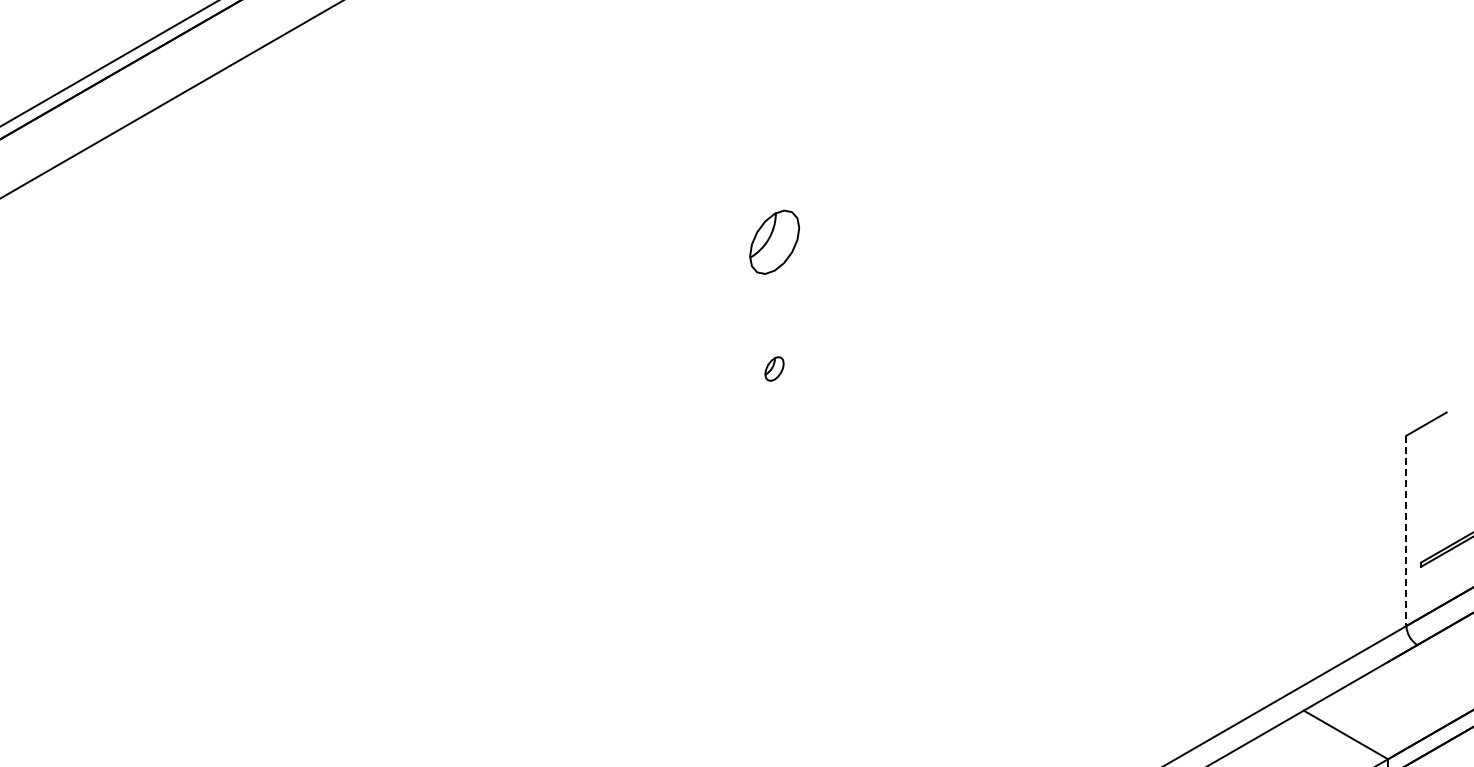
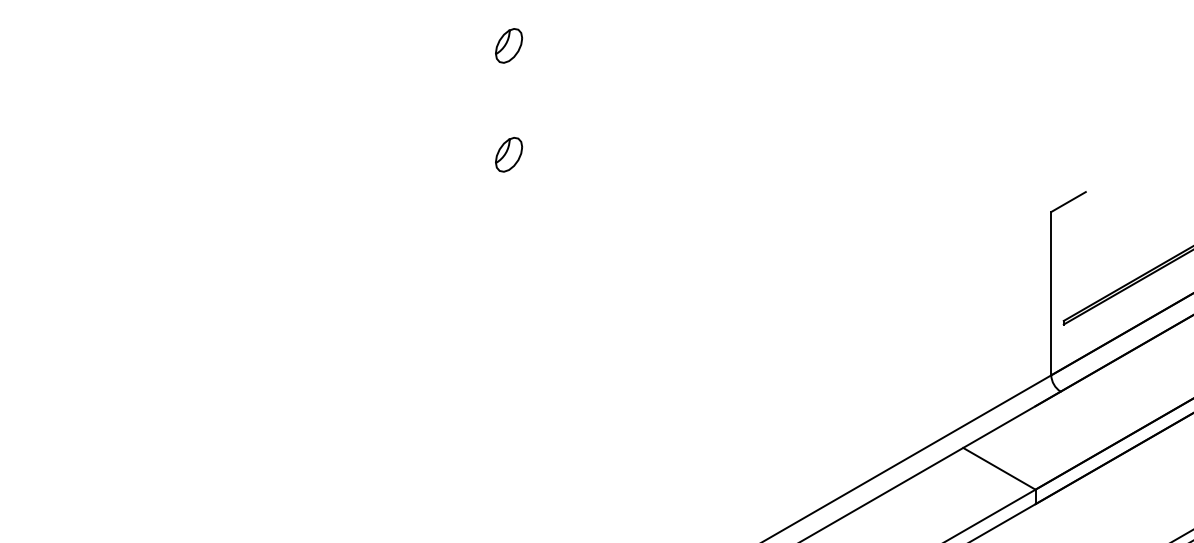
part: (774, 241) -> (508, 45), size x0.62
part: (774, 368) -> (508, 154), size x1.67
line: (1406, 531) -> (1051, 294), dashed -> solid

